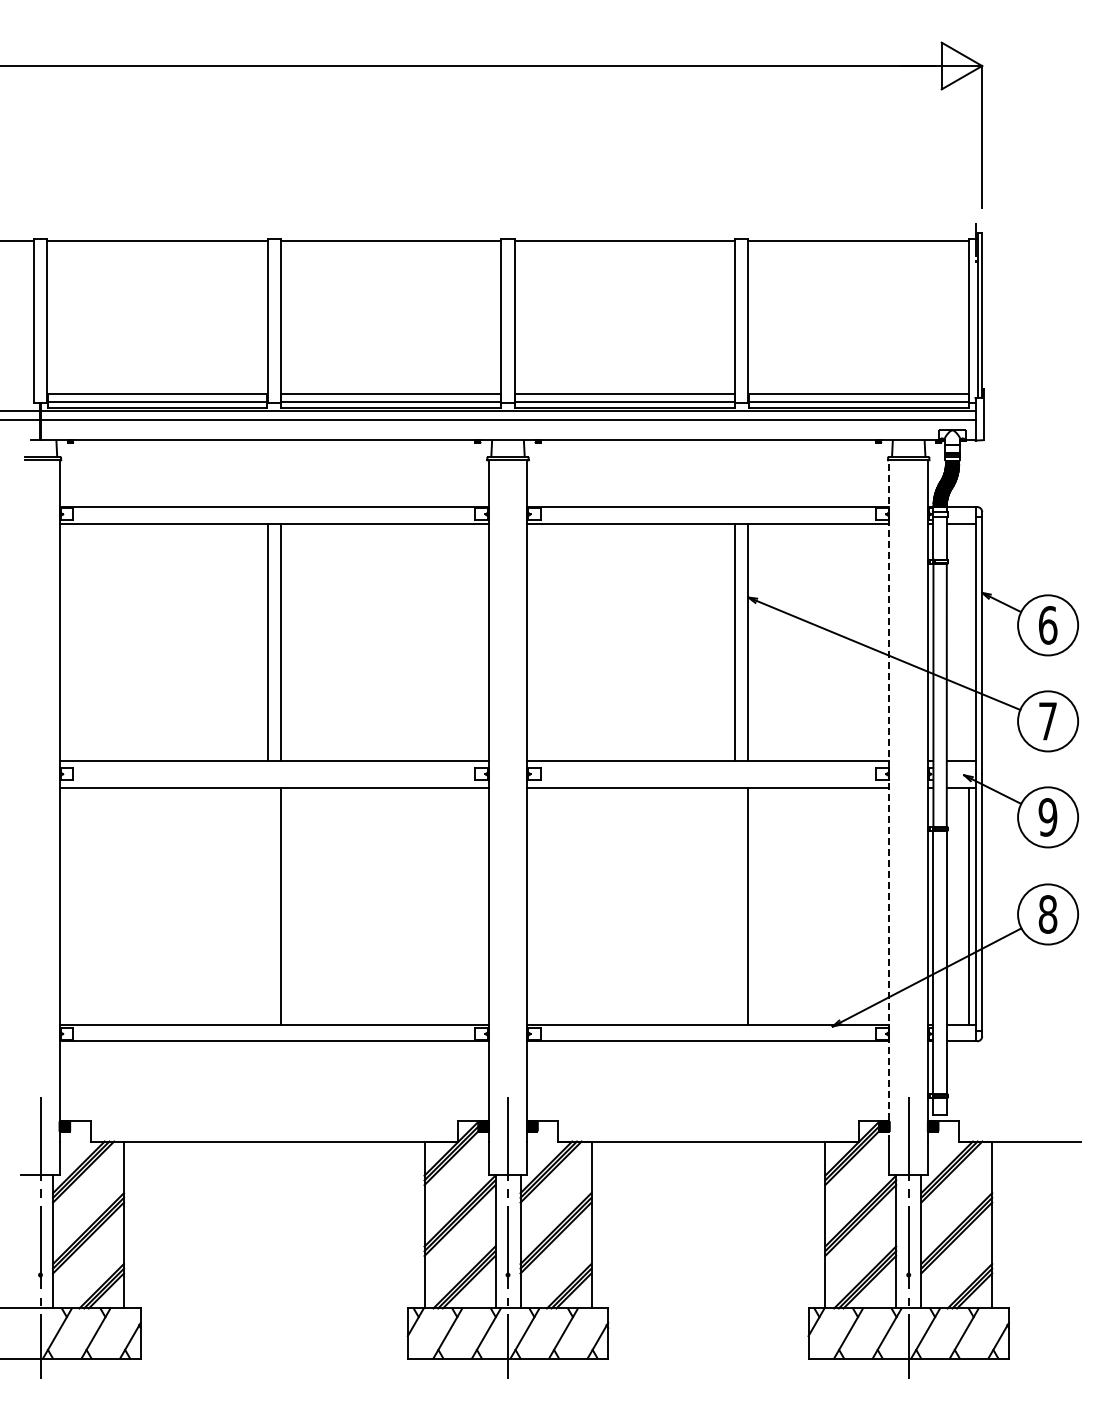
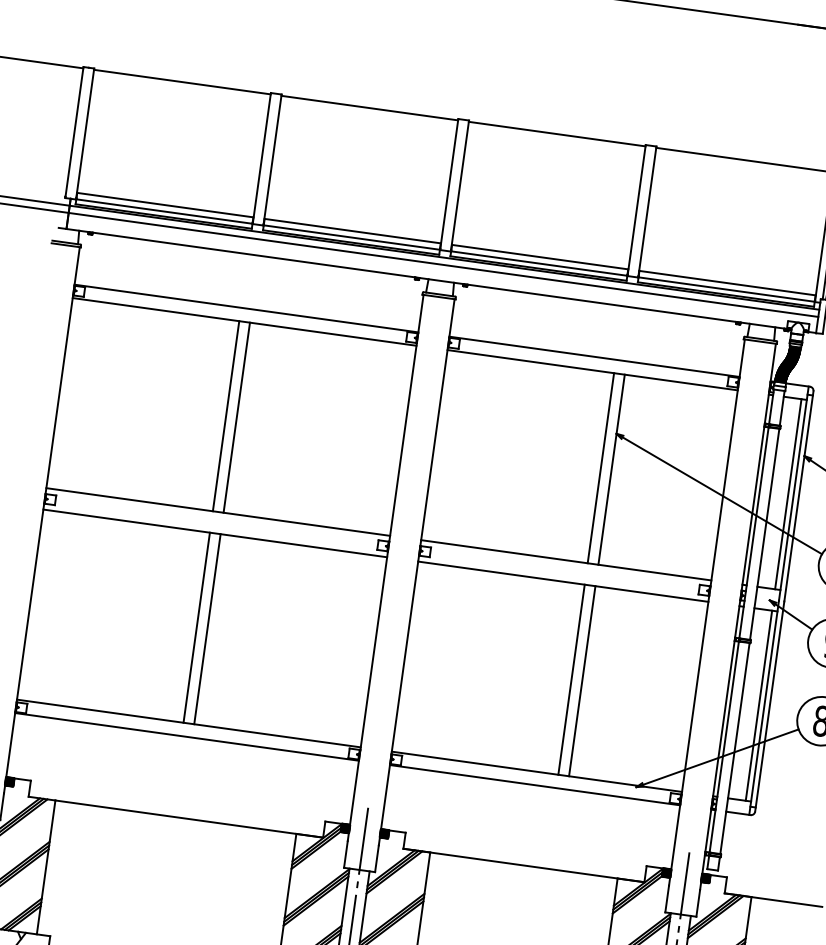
line: (968, 641) -> (788, 493), added
line: (889, 800) -> (707, 612), dashed -> solid
line: (267, 905) -> (196, 627), added
line: (735, 905) -> (571, 679), added

